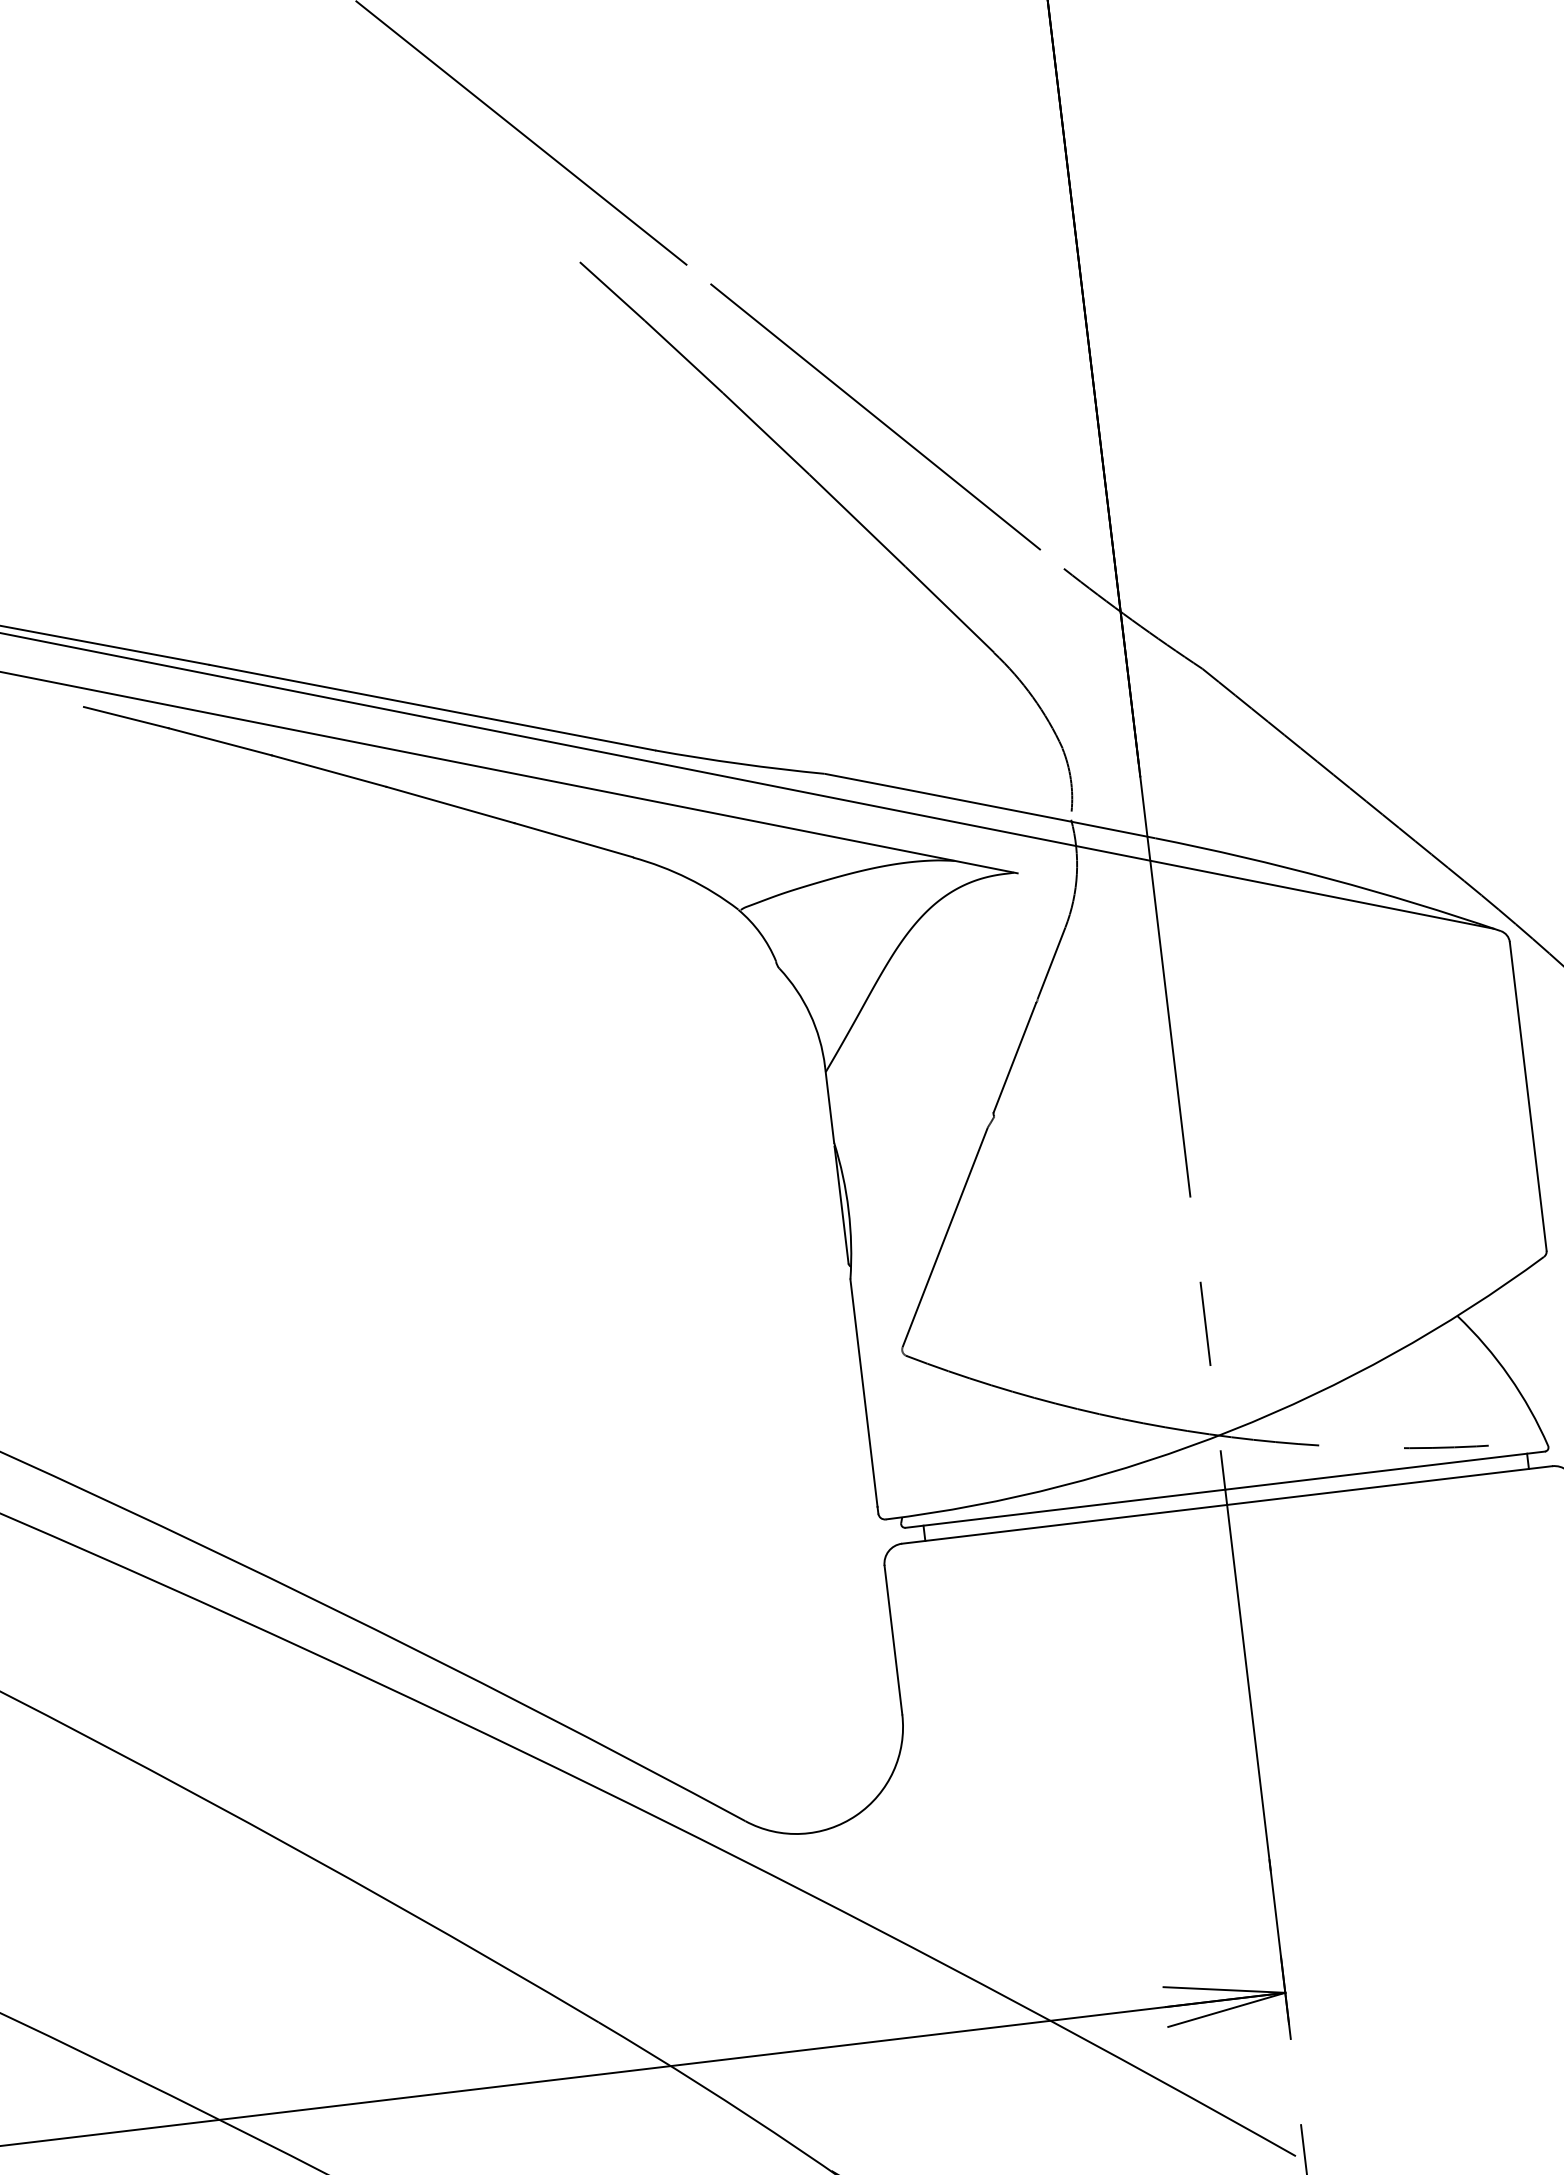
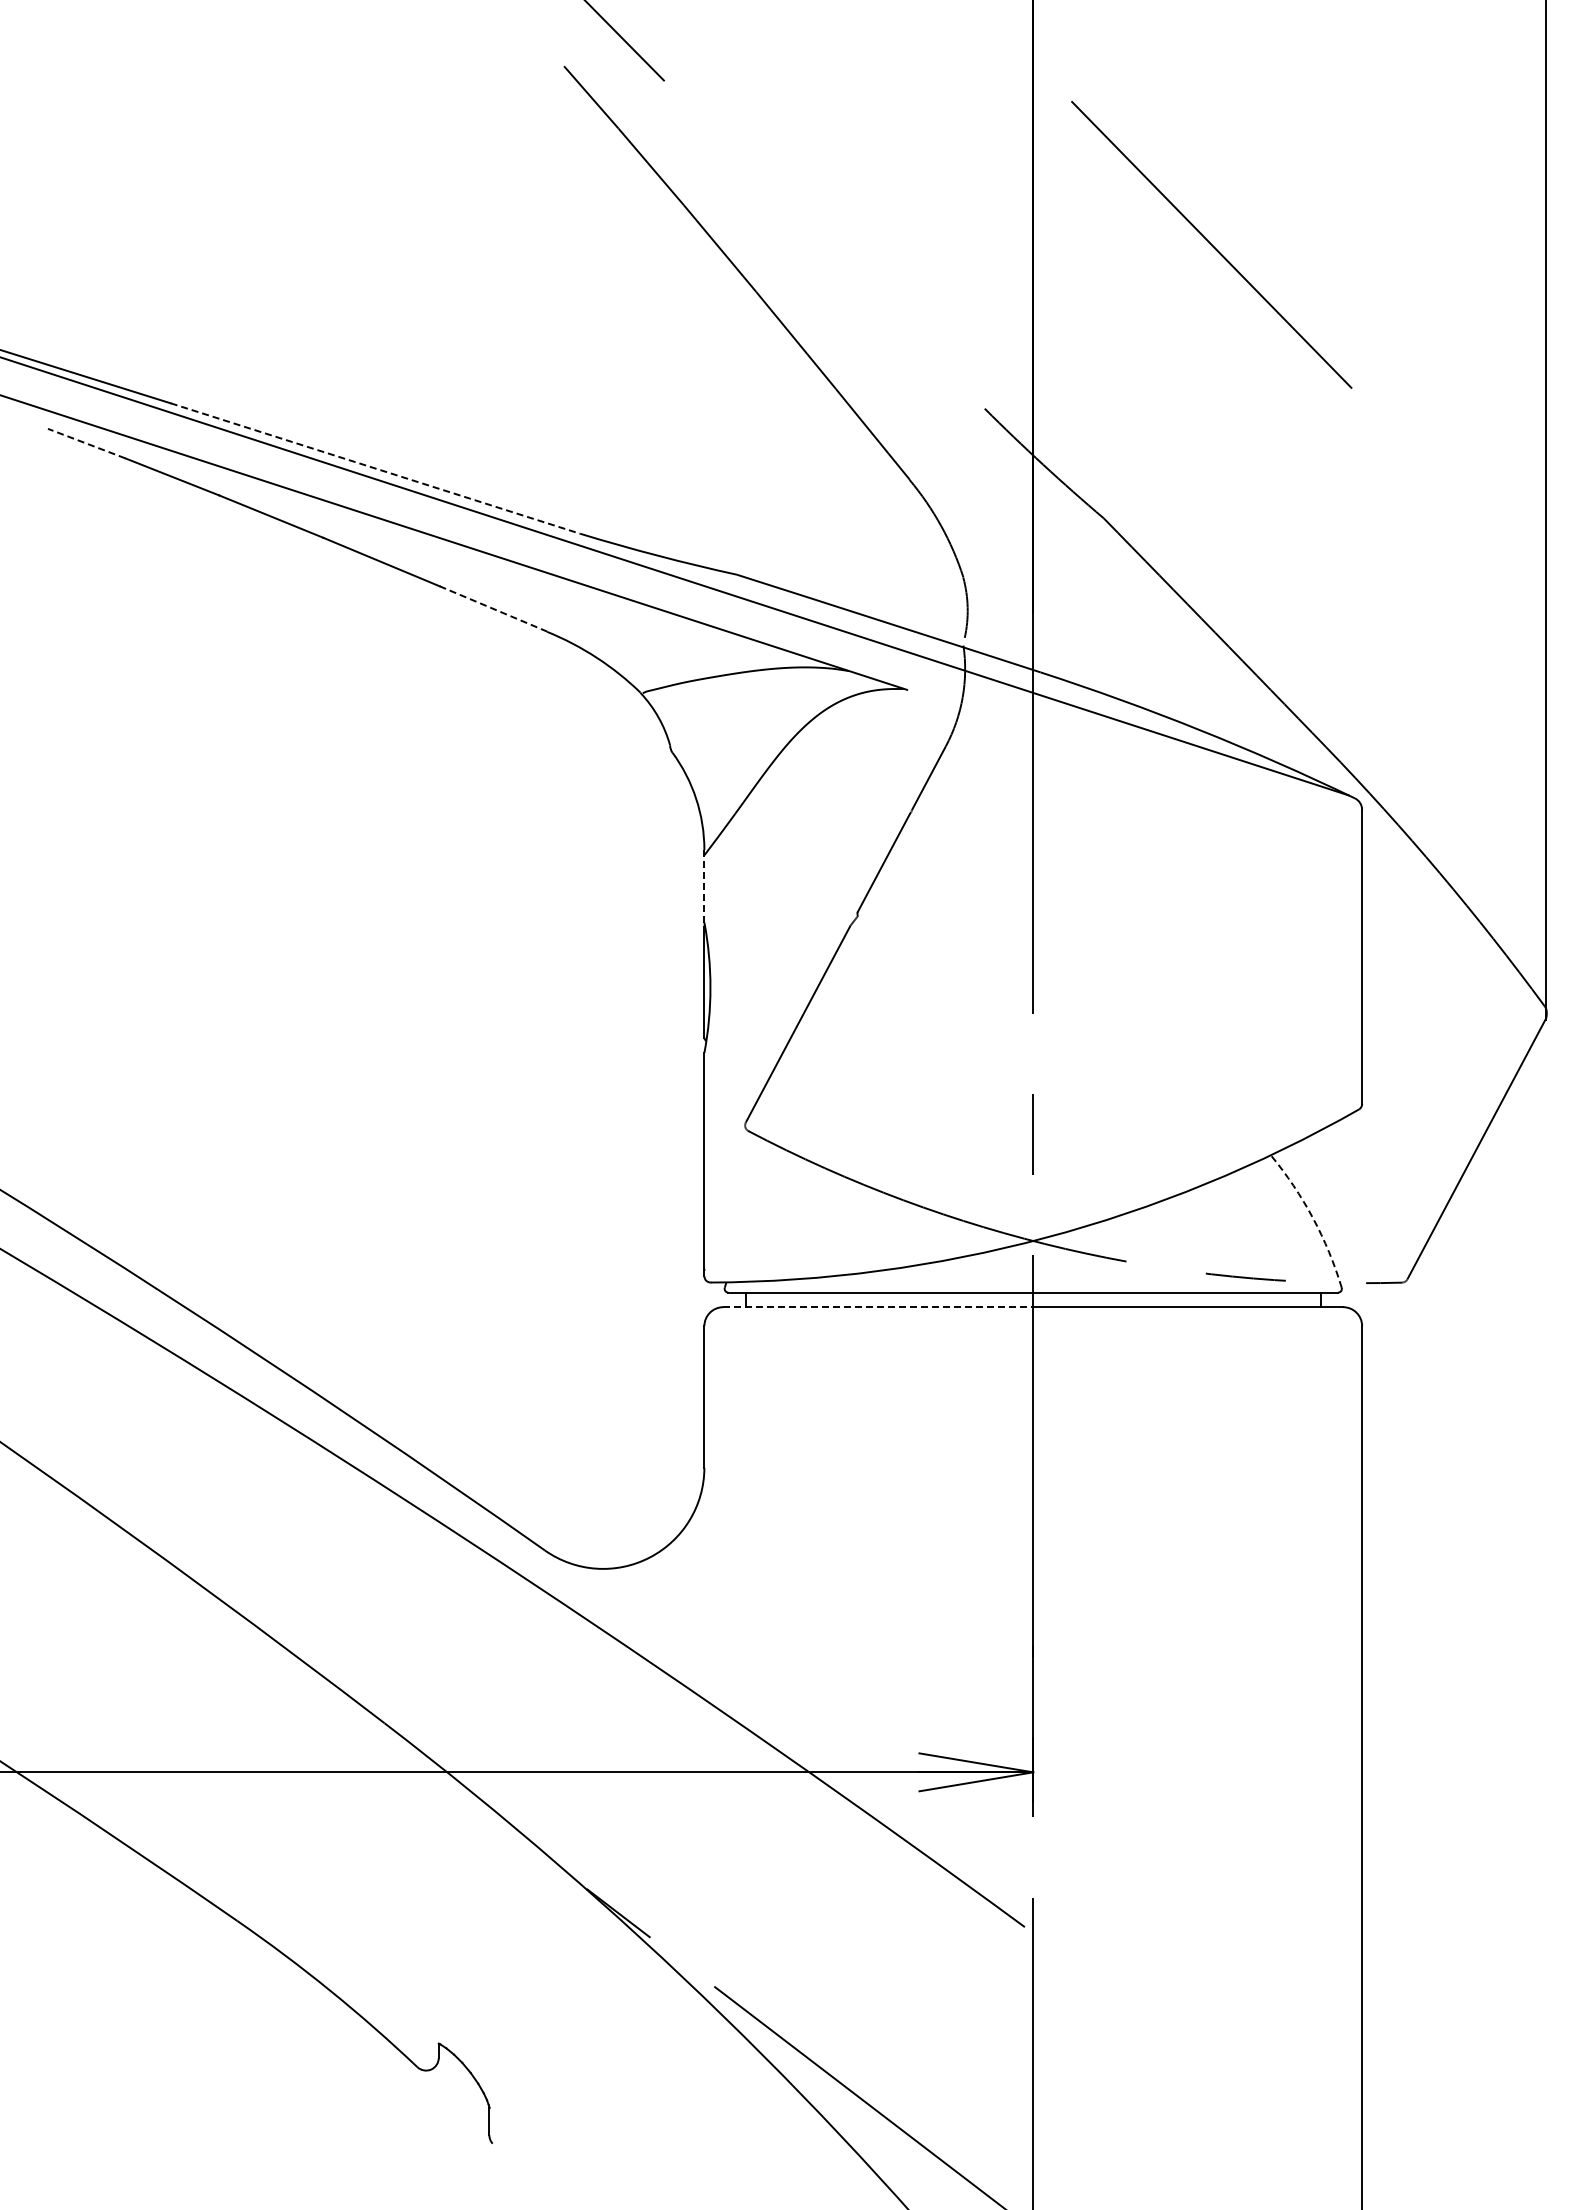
line: (875, 416) -> (1211, 244), moved
line: (432, 707) -> (375, 468), solid -> dashed
line: (126, 717) -> (86, 443), solid -> dashed
line: (573, 839) -> (493, 608), solid -> dashed
line: (829, 1103) -> (704, 885), solid -> dashed
arc: (1508, 1377) -> (1312, 1218), solid -> dashed
line: (1064, 1524) -> (878, 1307), solid -> dashed

